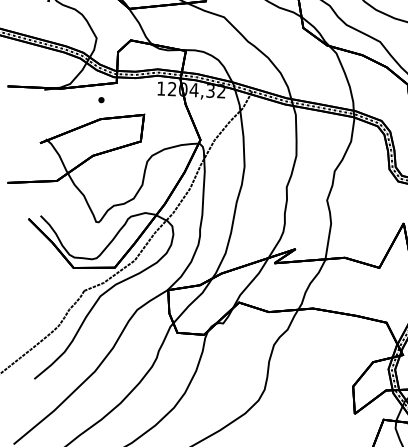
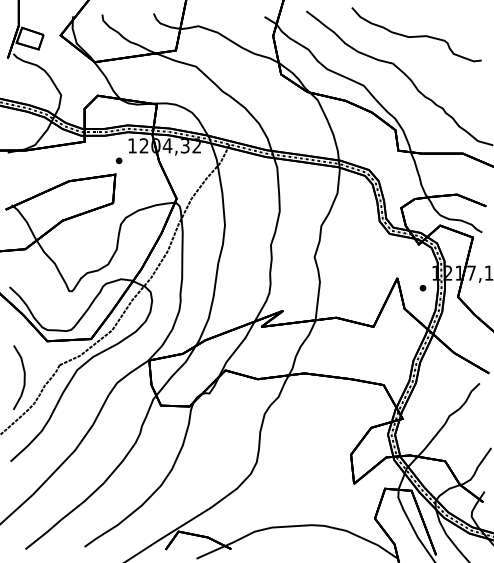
part: (100, 99) -> (118, 160), moved
curve: (49, 300) -> (23, 377), added

